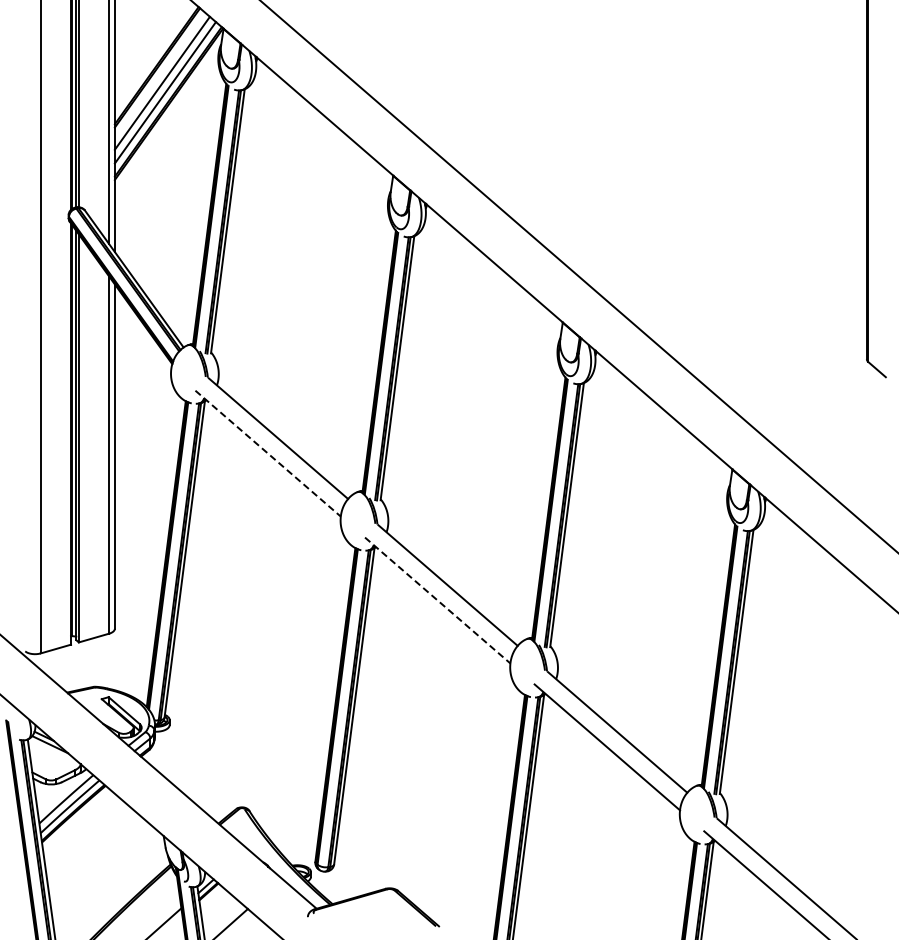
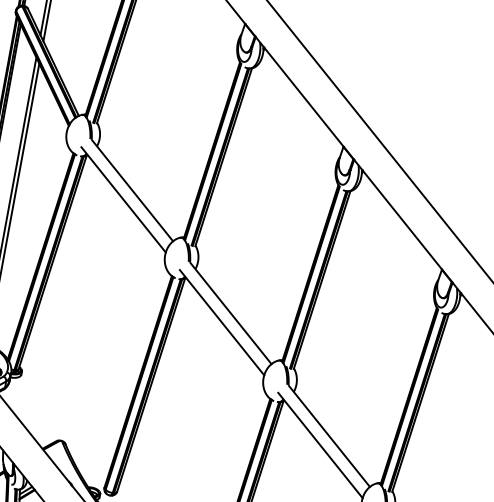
line: (268, 453) -> (123, 199), dashed -> solid
line: (438, 600) -> (222, 322), dashed -> solid

